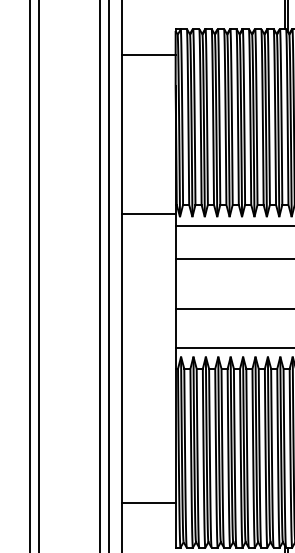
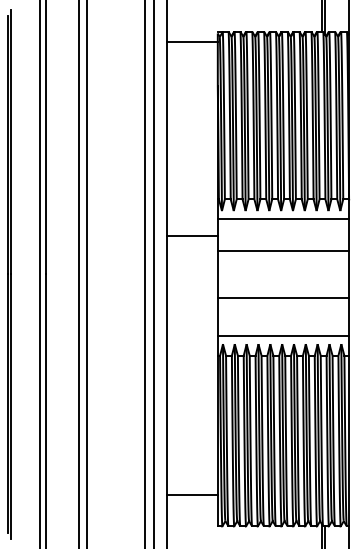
line: (148, 55) -> (191, 42), moved
line: (148, 213) -> (191, 235), moved
line: (148, 502) -> (191, 494), moved

